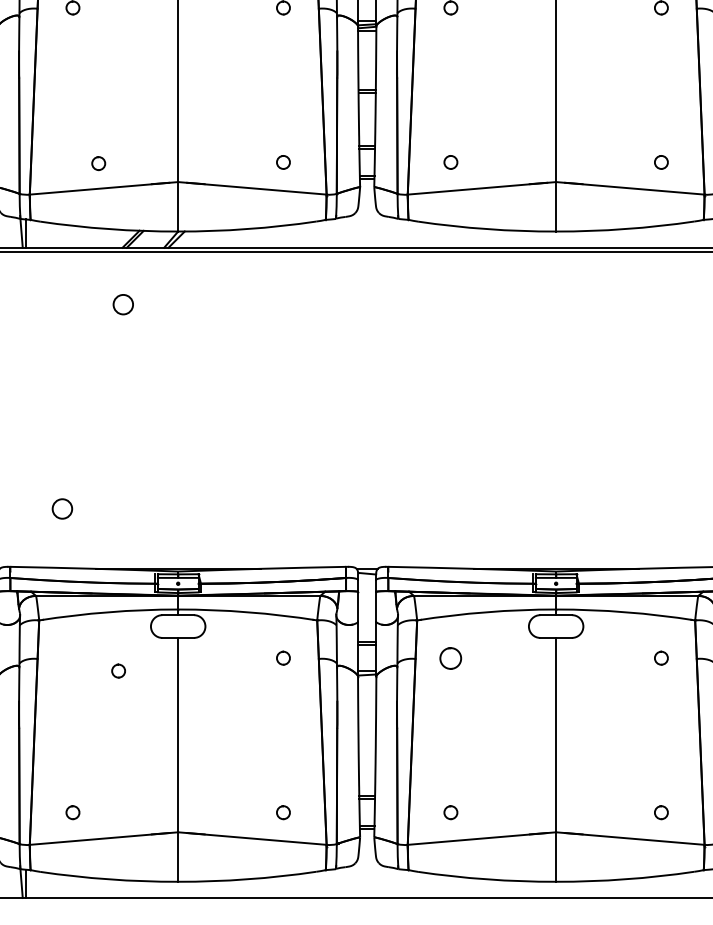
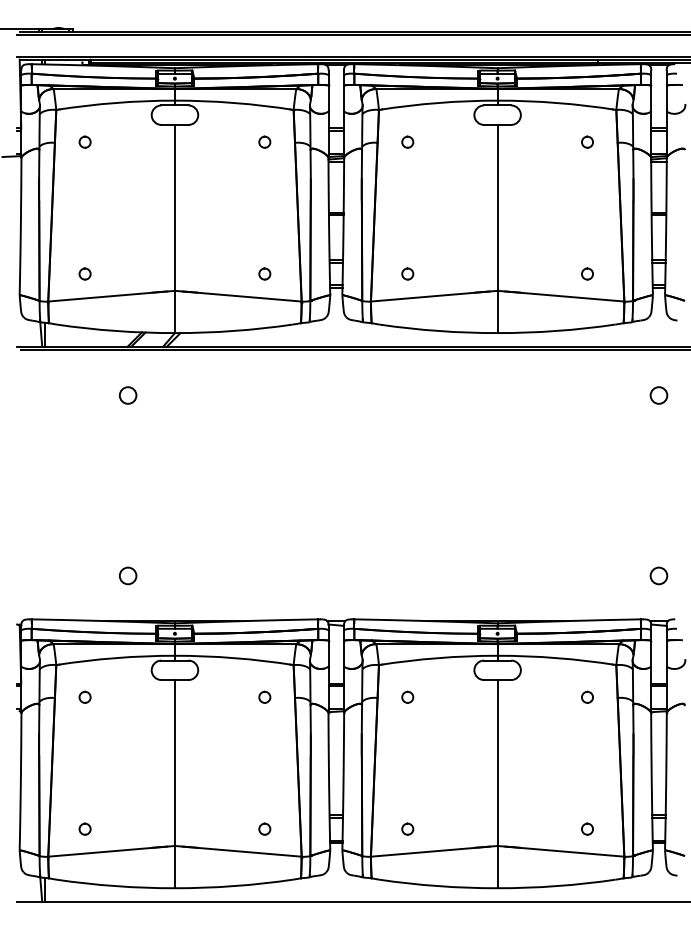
circle: (98, 162) -> (84, 273), moved
circle: (61, 508) -> (127, 575), moved
circle: (450, 657) -> (407, 696), size x0.62
circle: (117, 670) -> (84, 696), moved

